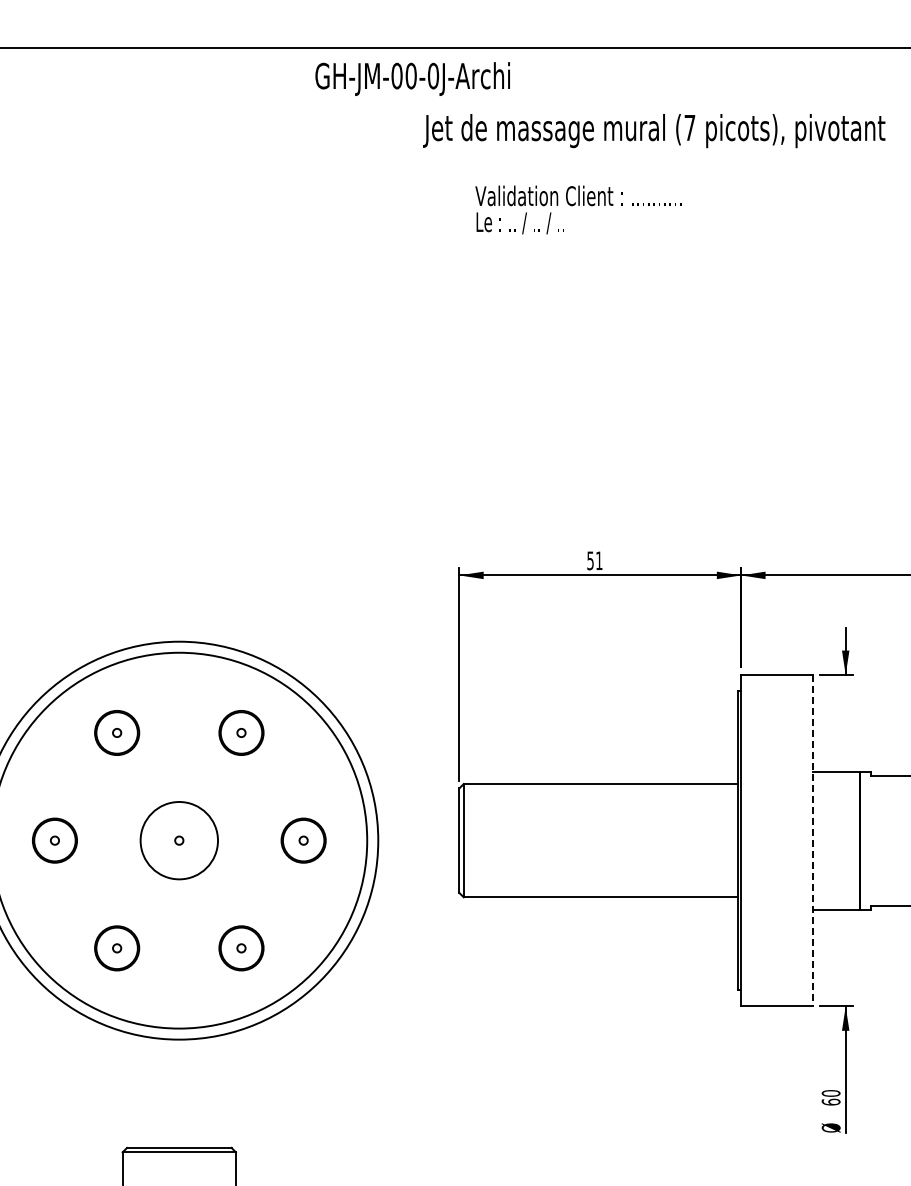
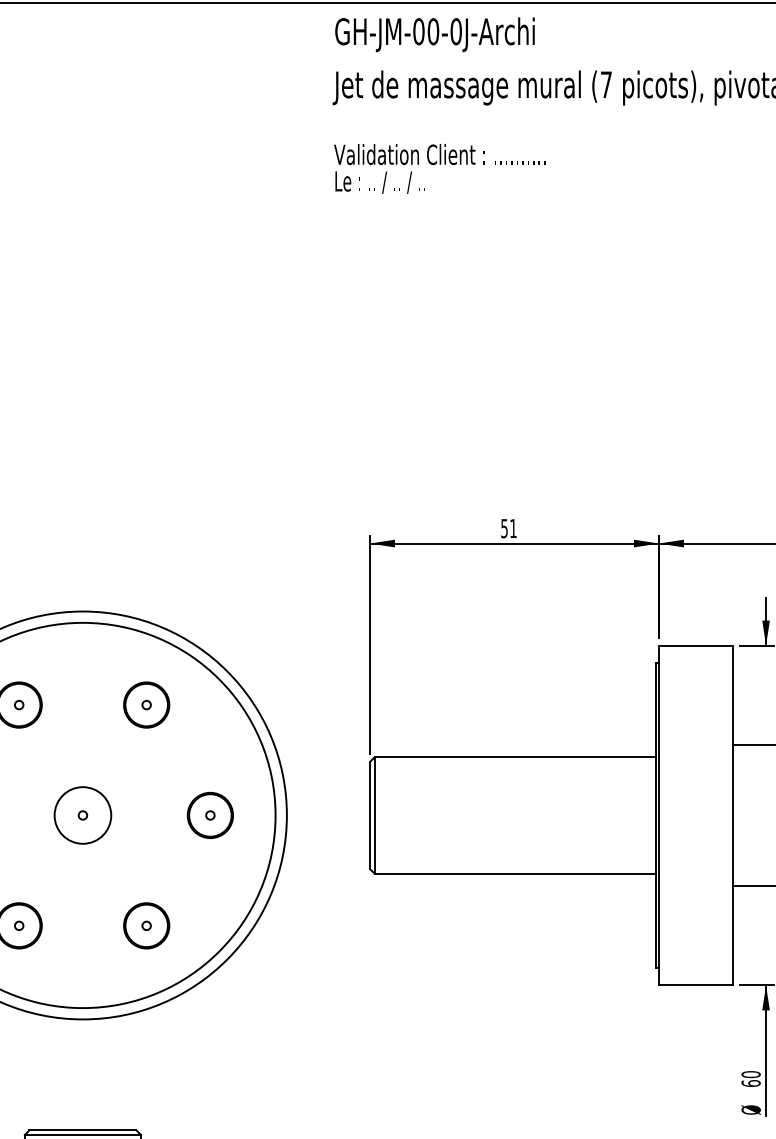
text: (412, 78) -> (434, 34), moved
text: (578, 209) -> (439, 168), moved
circle: (178, 840) -> (82, 815), size x0.71
line: (813, 840) -> (733, 815), dashed -> solid

